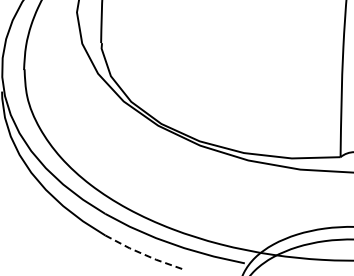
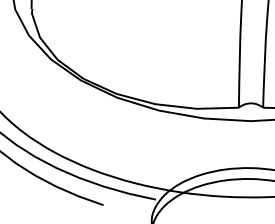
line: (144, 254) -> (69, 192), dashed -> solid

